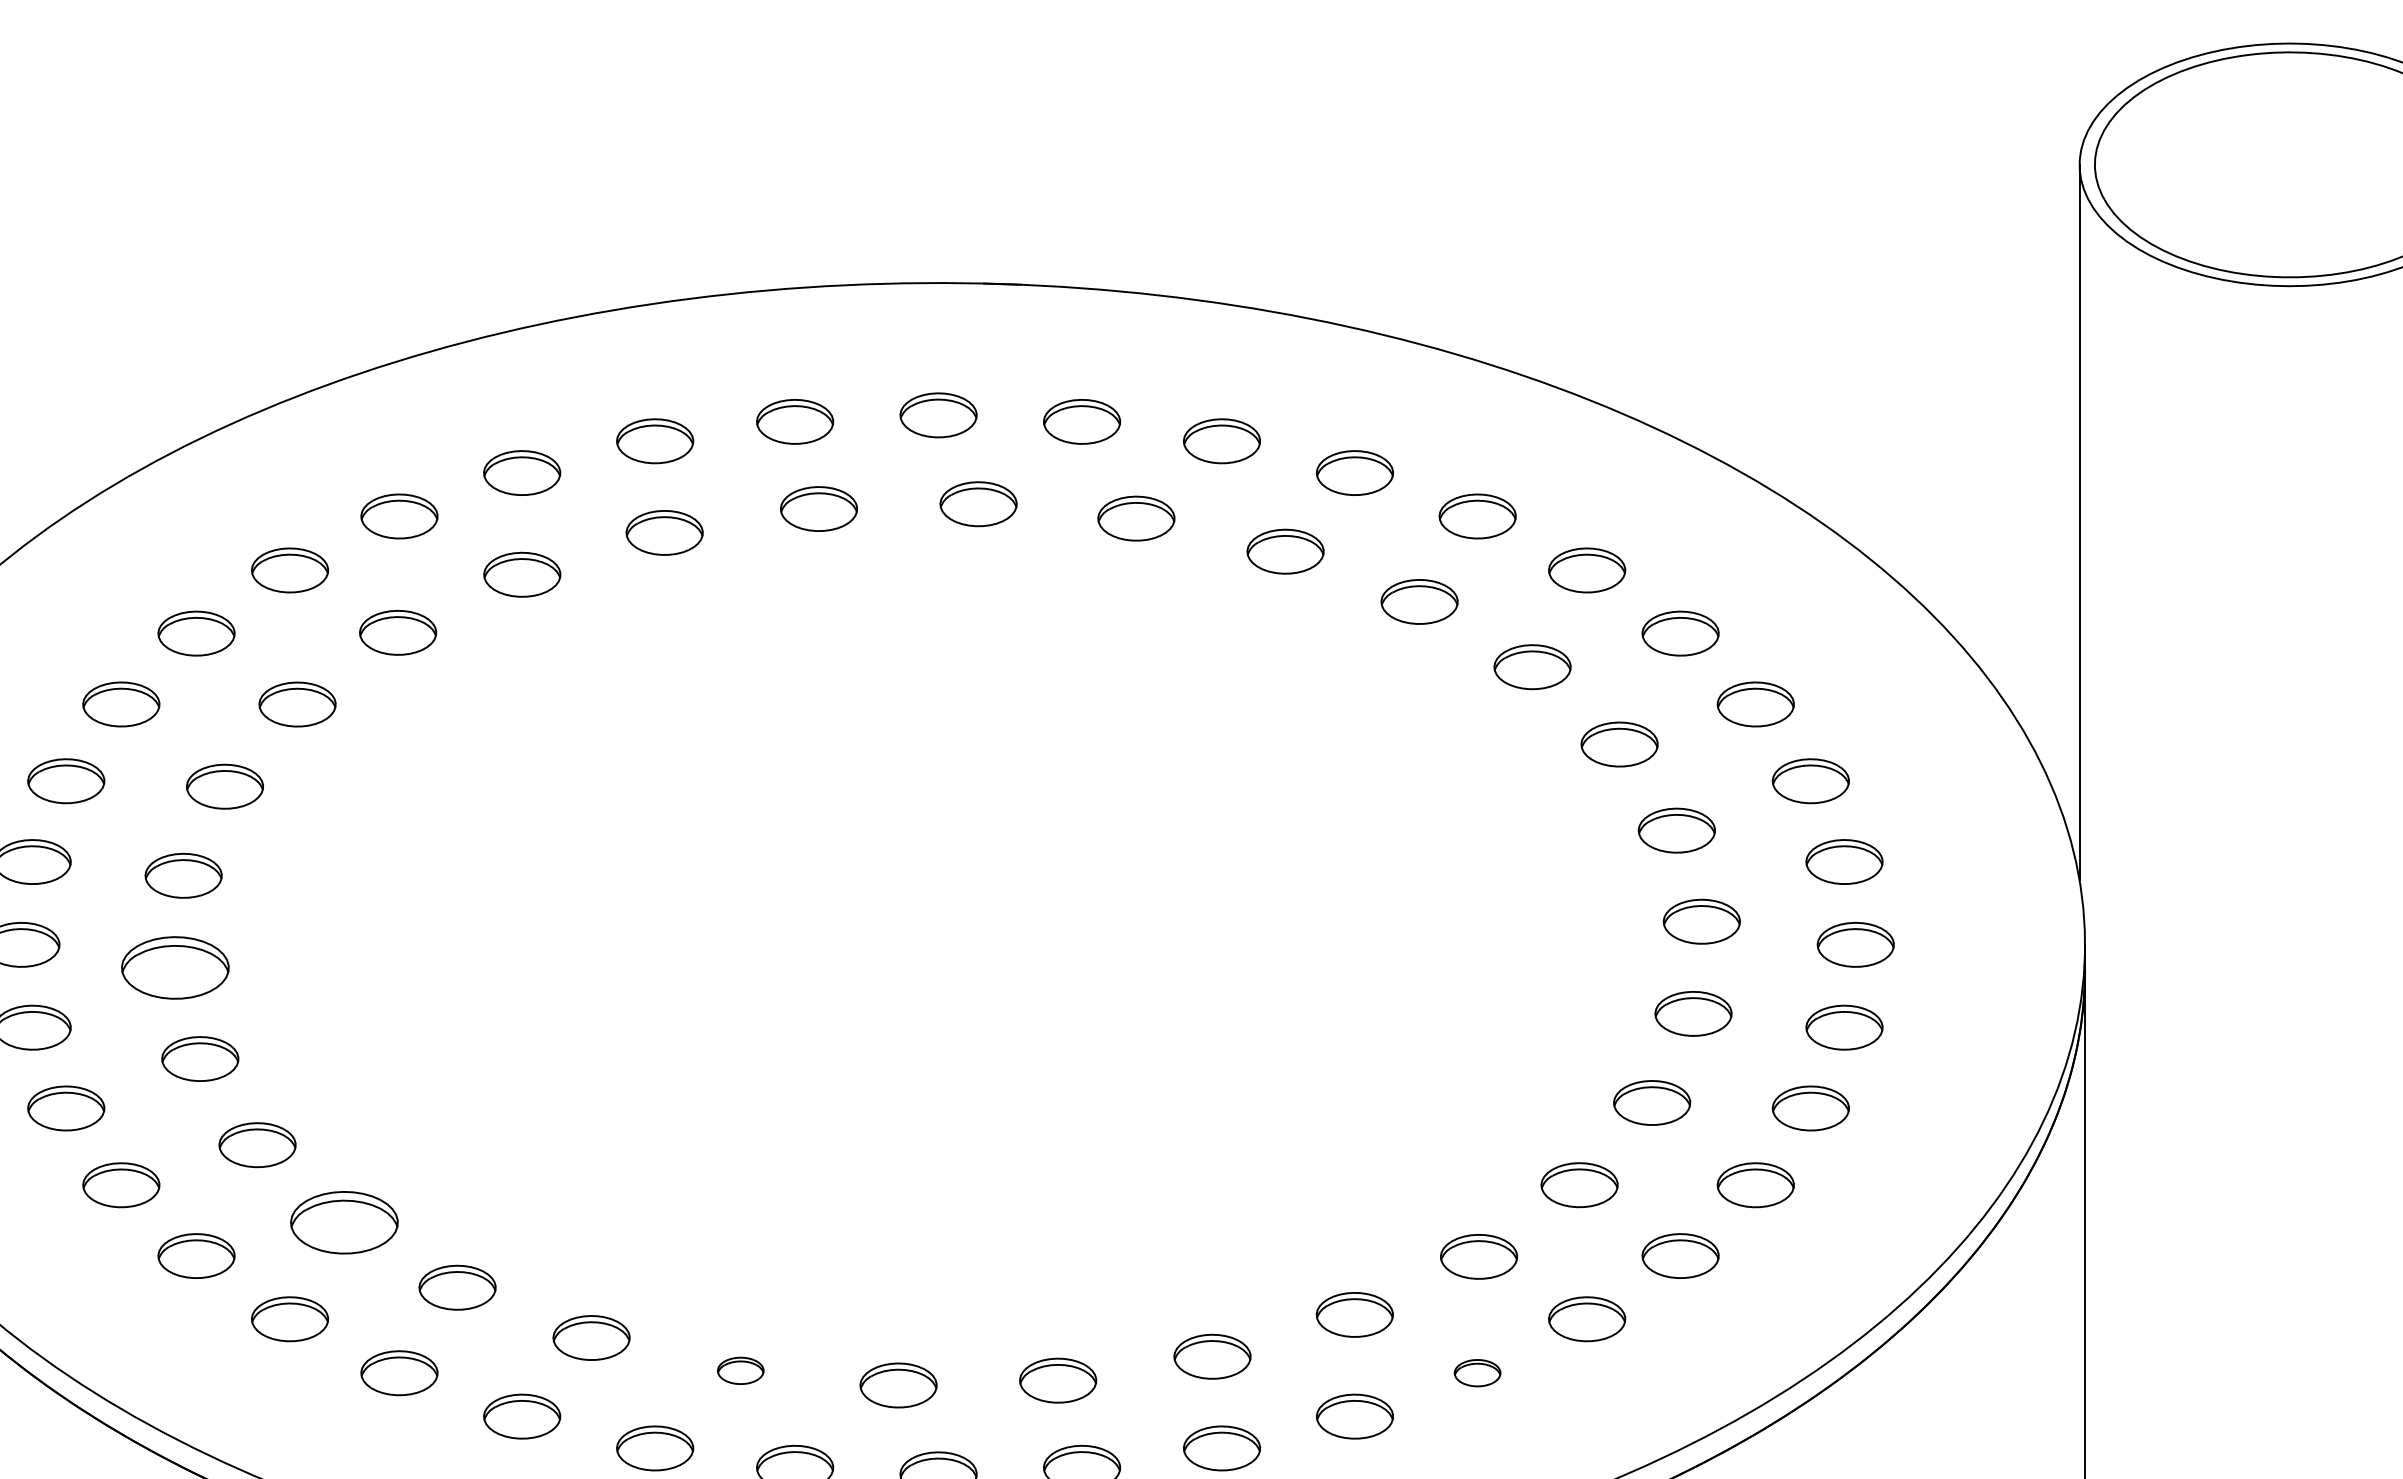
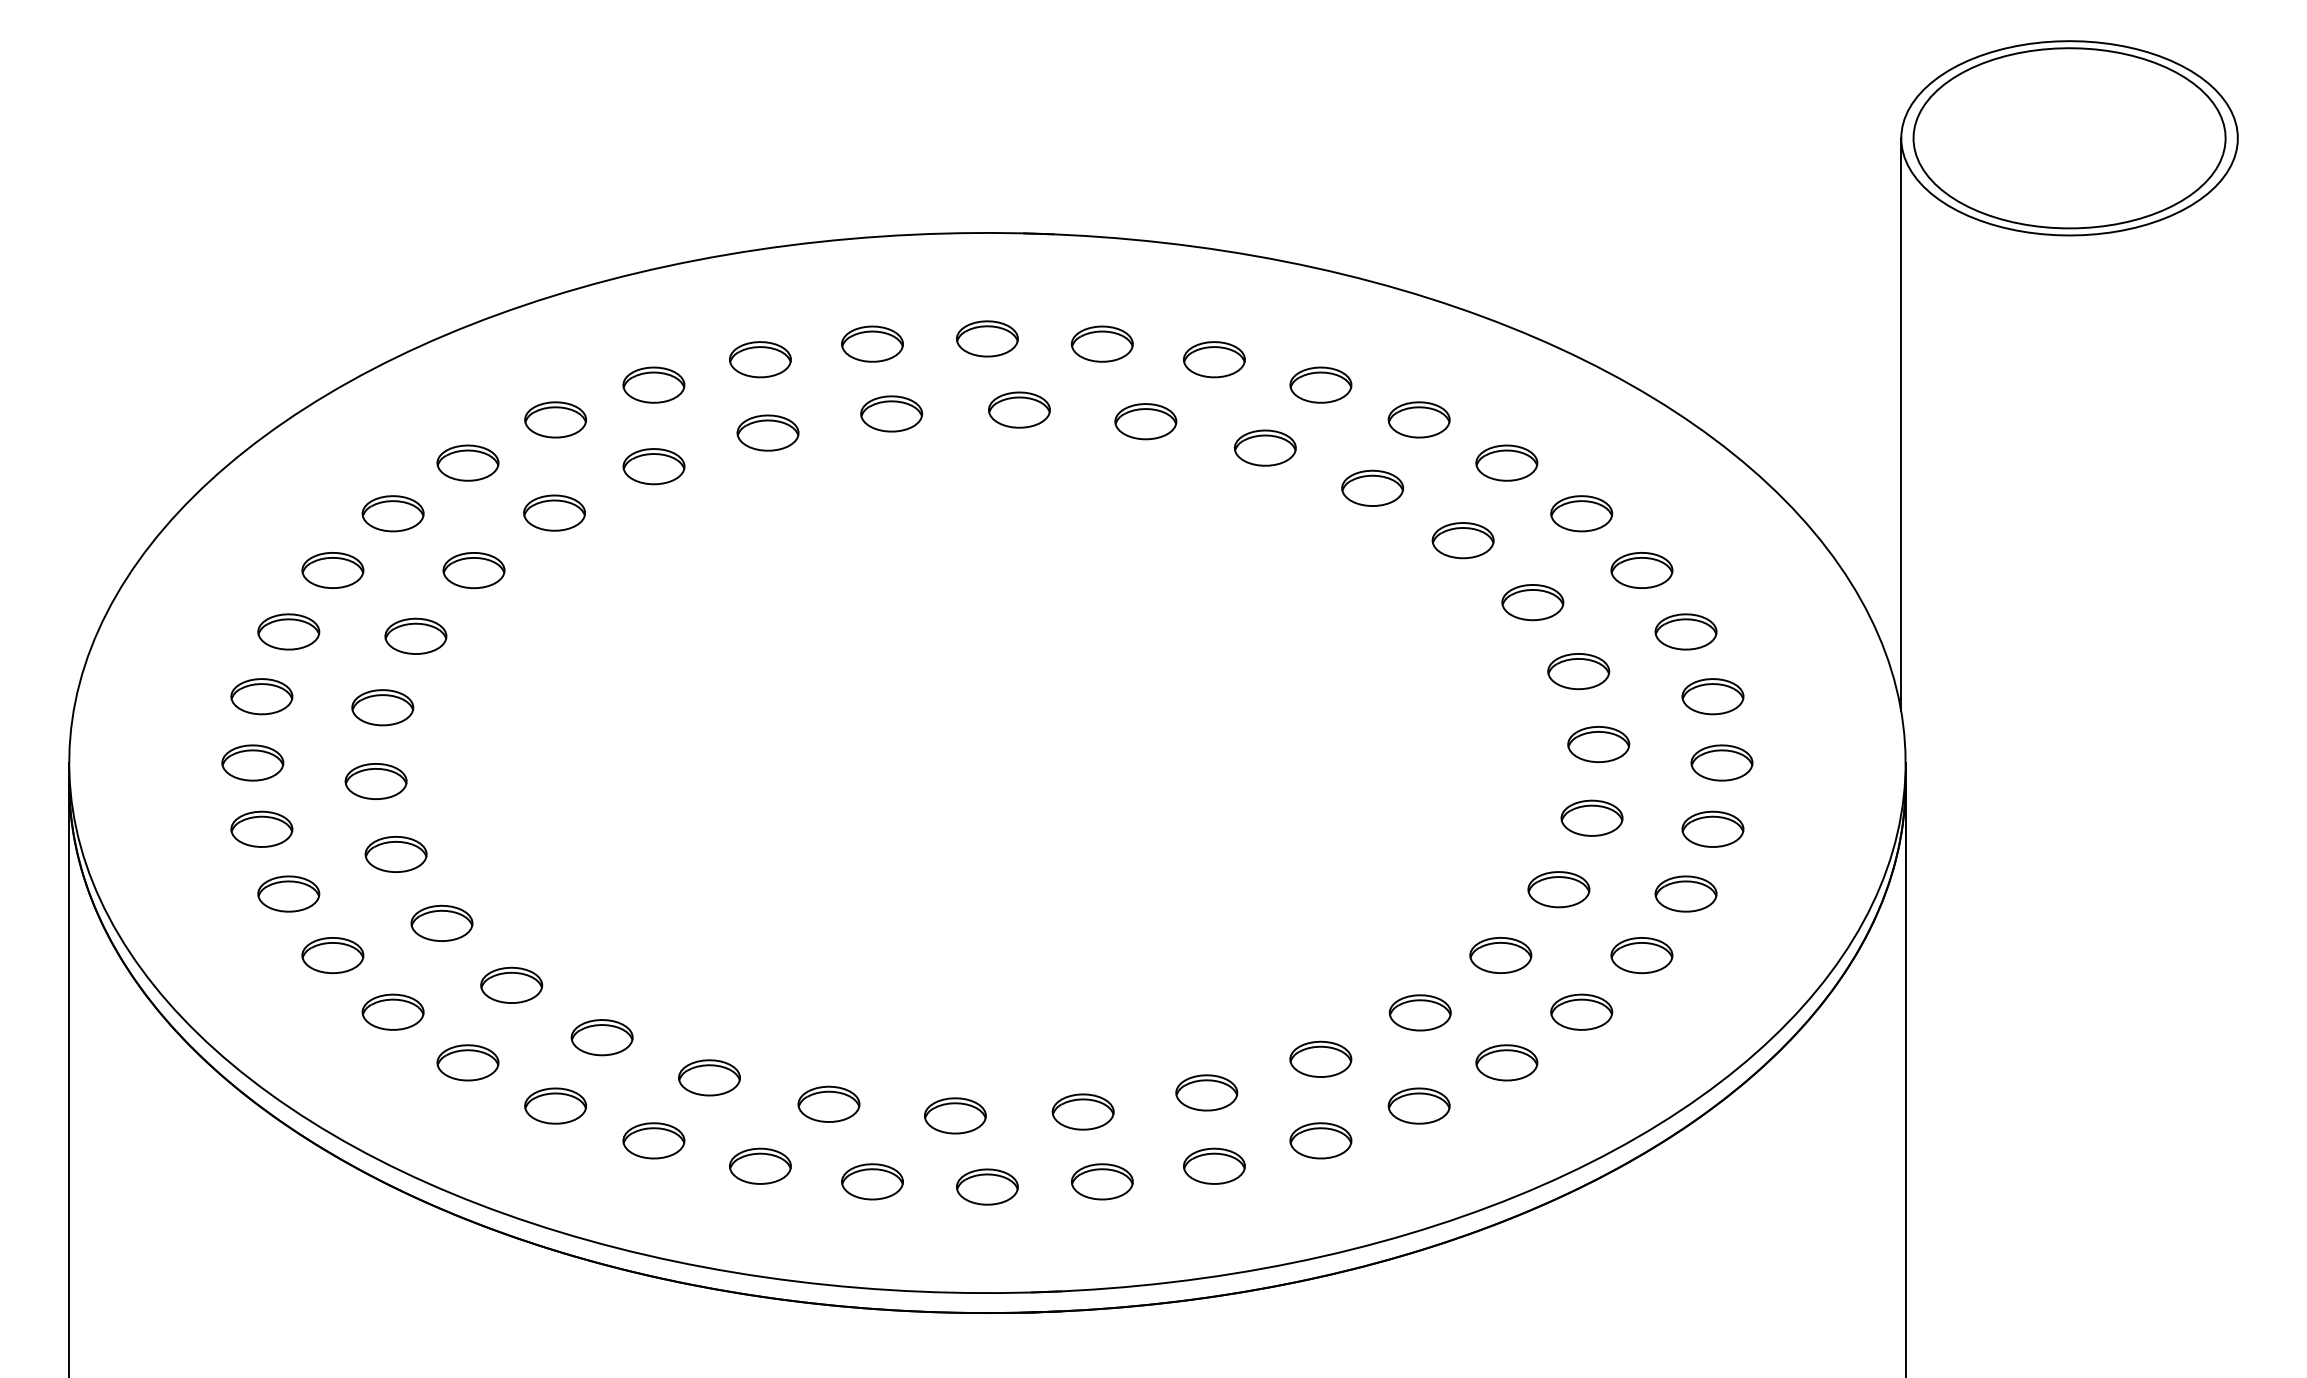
part: (174, 967) -> (375, 781), size x0.71
part: (344, 1221) -> (511, 984), size x0.71
part: (740, 1369) -> (828, 1103), size x1.67
part: (1476, 1372) -> (1418, 1105), size x1.67

